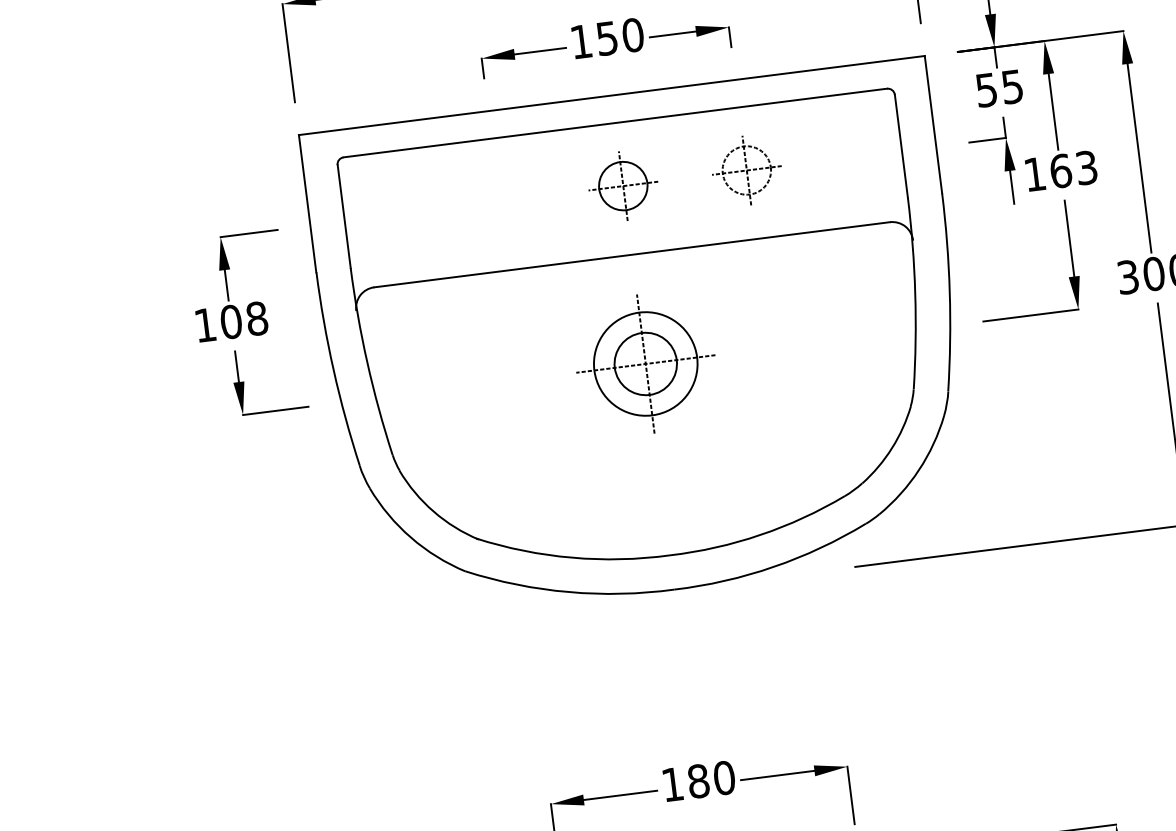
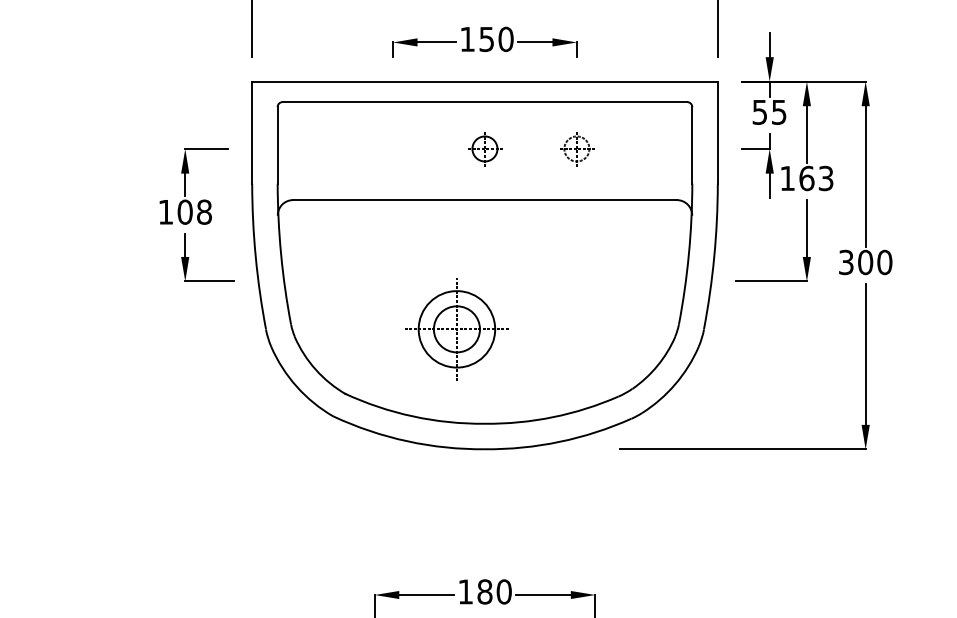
part: (746, 169) -> (576, 148), size x0.7
part: (622, 185) -> (484, 148), size x0.7
part: (645, 364) -> (456, 329), moved

